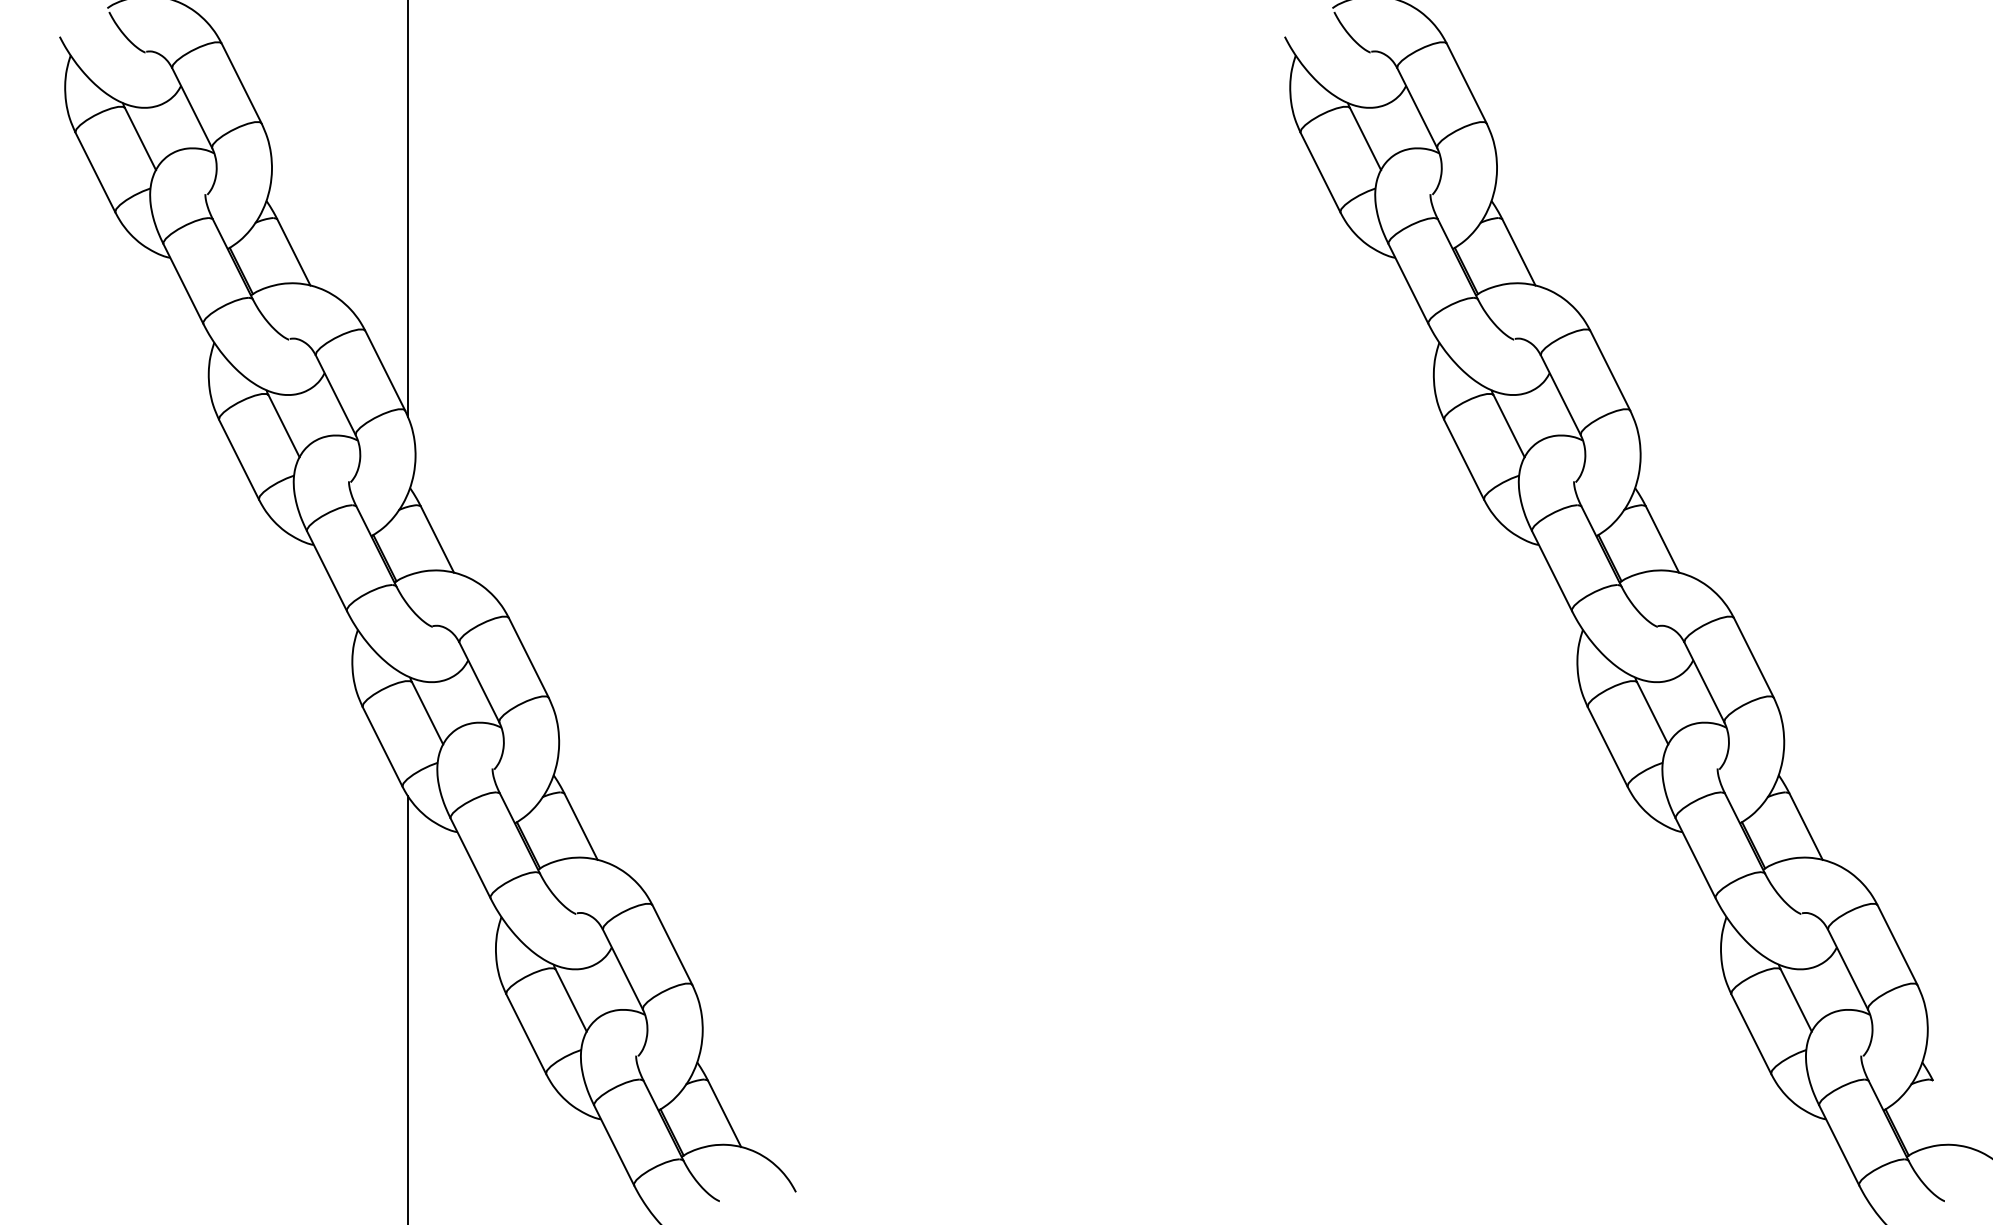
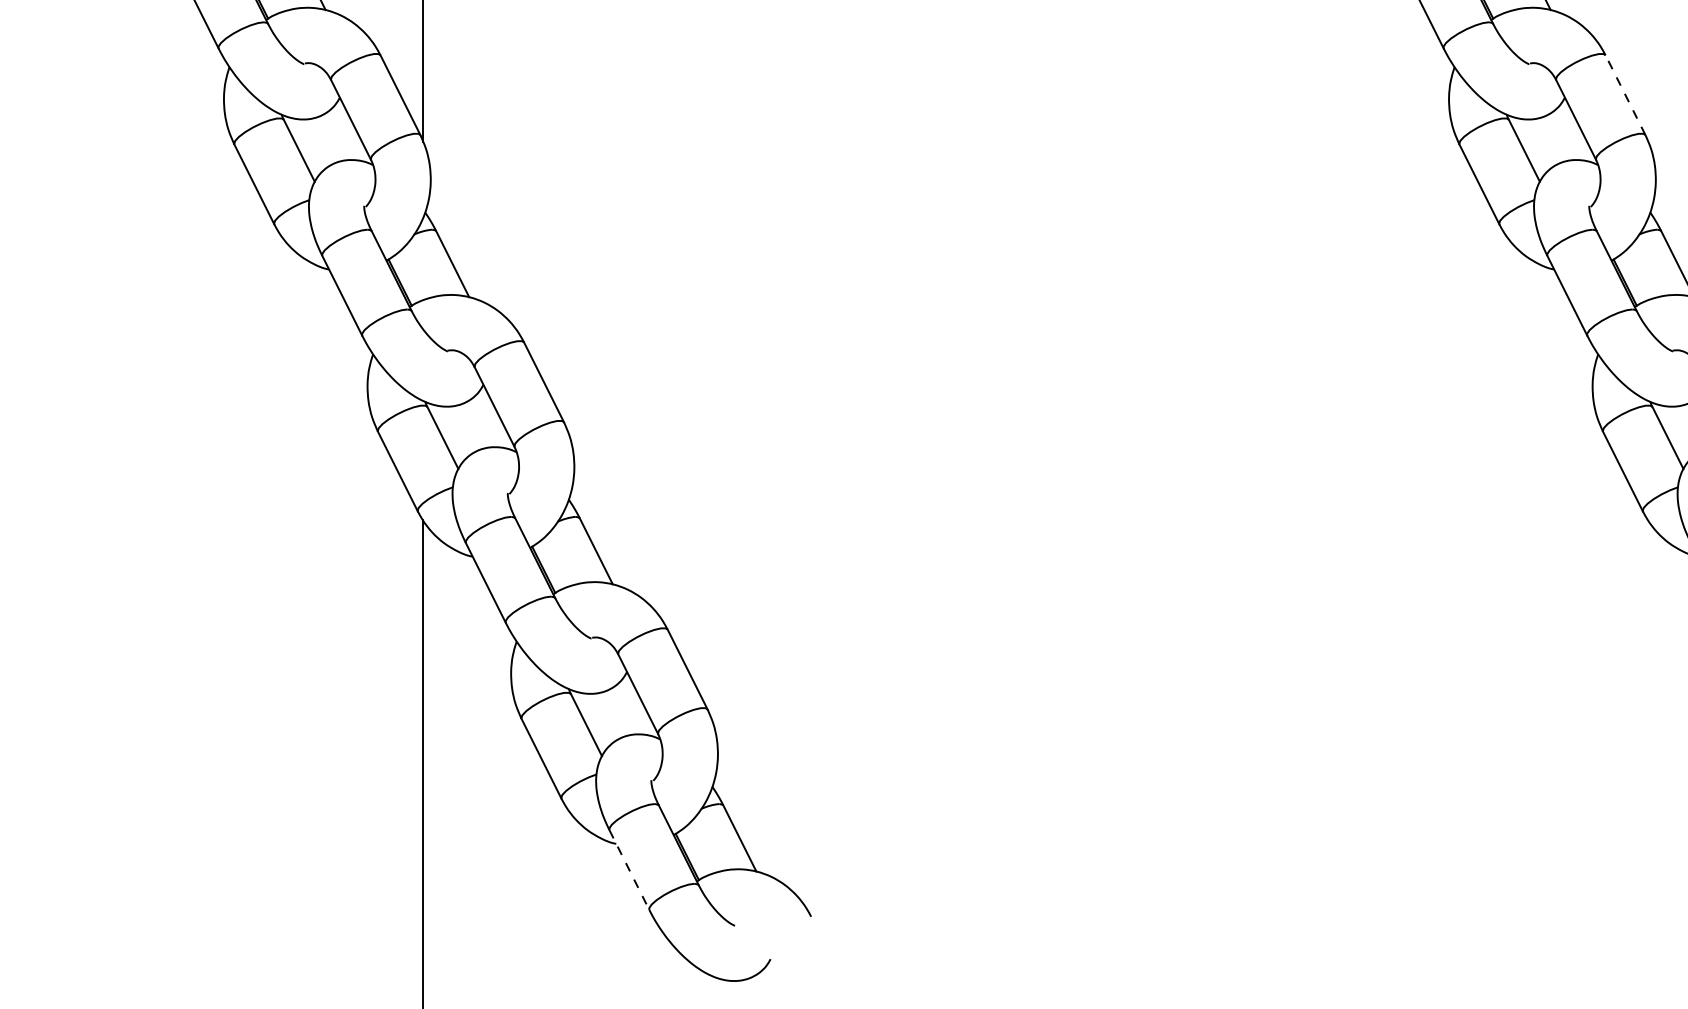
line: (1610, 370) -> (1625, 95), solid -> dashed
line: (614, 1145) -> (629, 870), solid -> dashed

